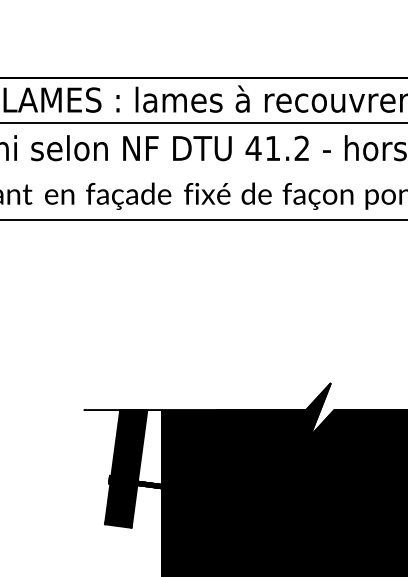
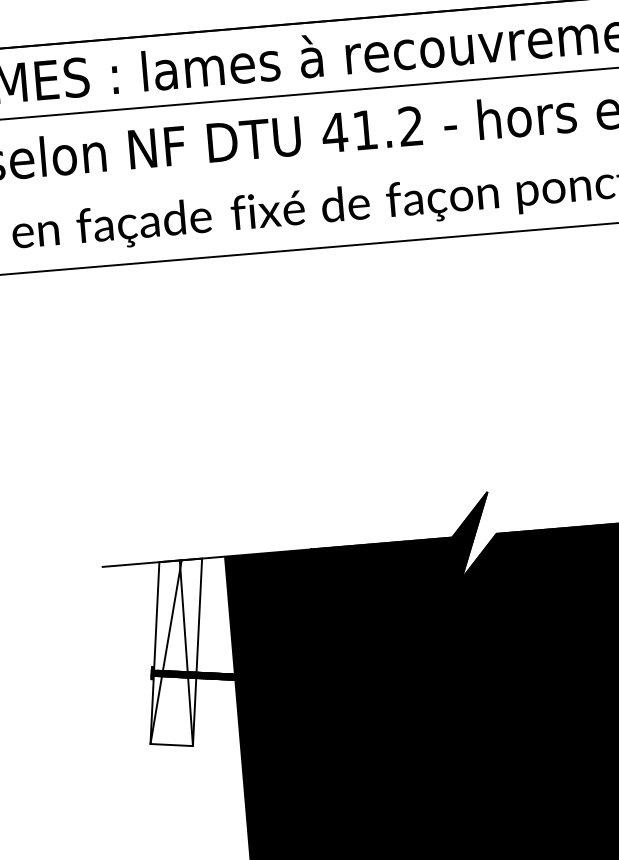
fill: (125, 468) -> (175, 653), removed

